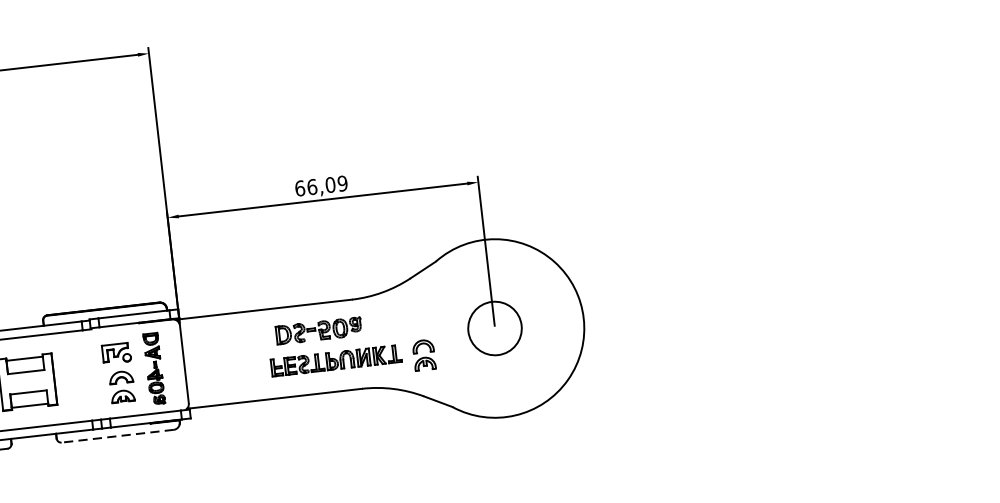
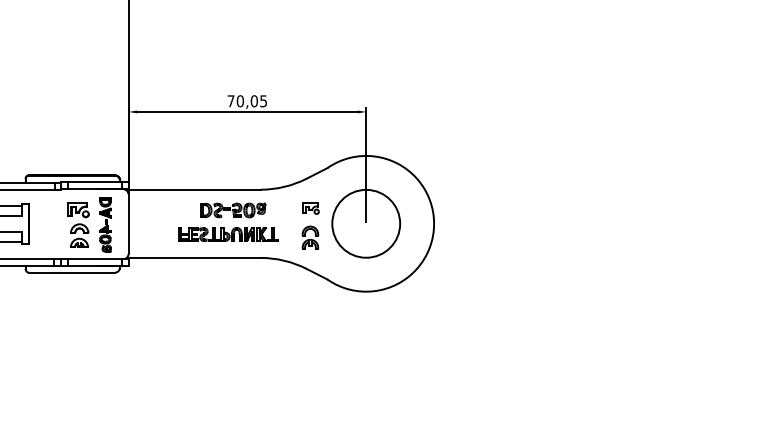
text: (321, 186) -> (247, 101), 66,09 -> 70,05
part: (419, 316) -> (310, 208), added
circle: (495, 328) -> (366, 223), size x1.67
part: (336, 360) -> (228, 234), moved
line: (118, 435) -> (72, 272), dashed -> solid

